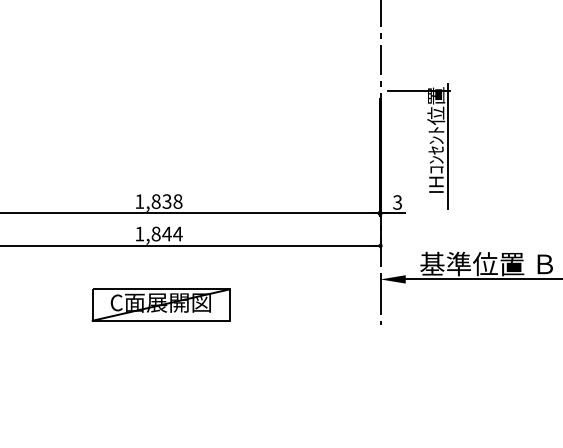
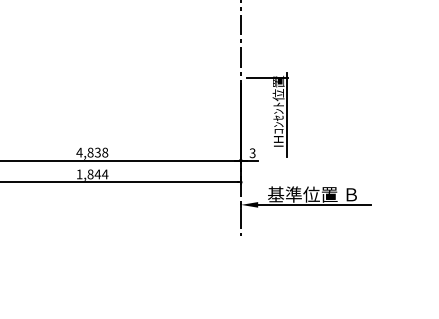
text: (139, 201) -> (79, 152), 1,838 -> 4,838
part: (160, 304) -> (93, 221), removed

